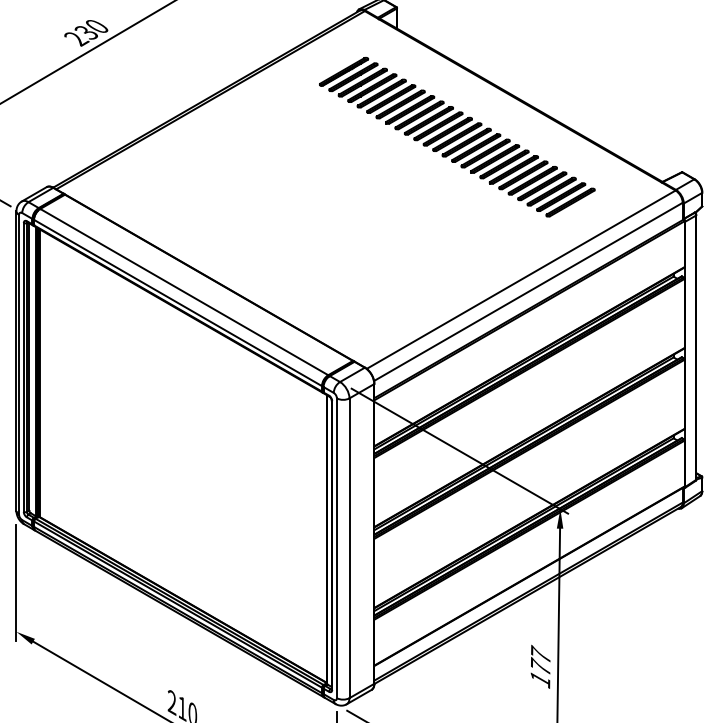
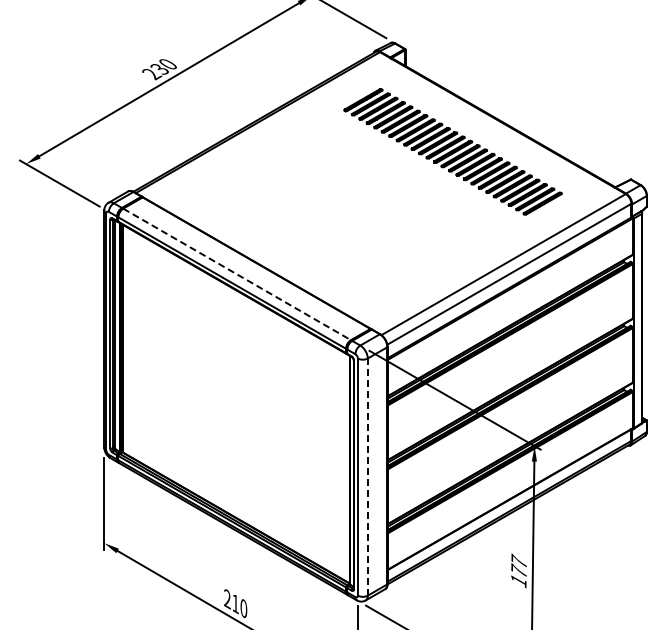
line: (184, 292) -> (237, 274), solid -> dashed
line: (349, 548) -> (367, 477), solid -> dashed

